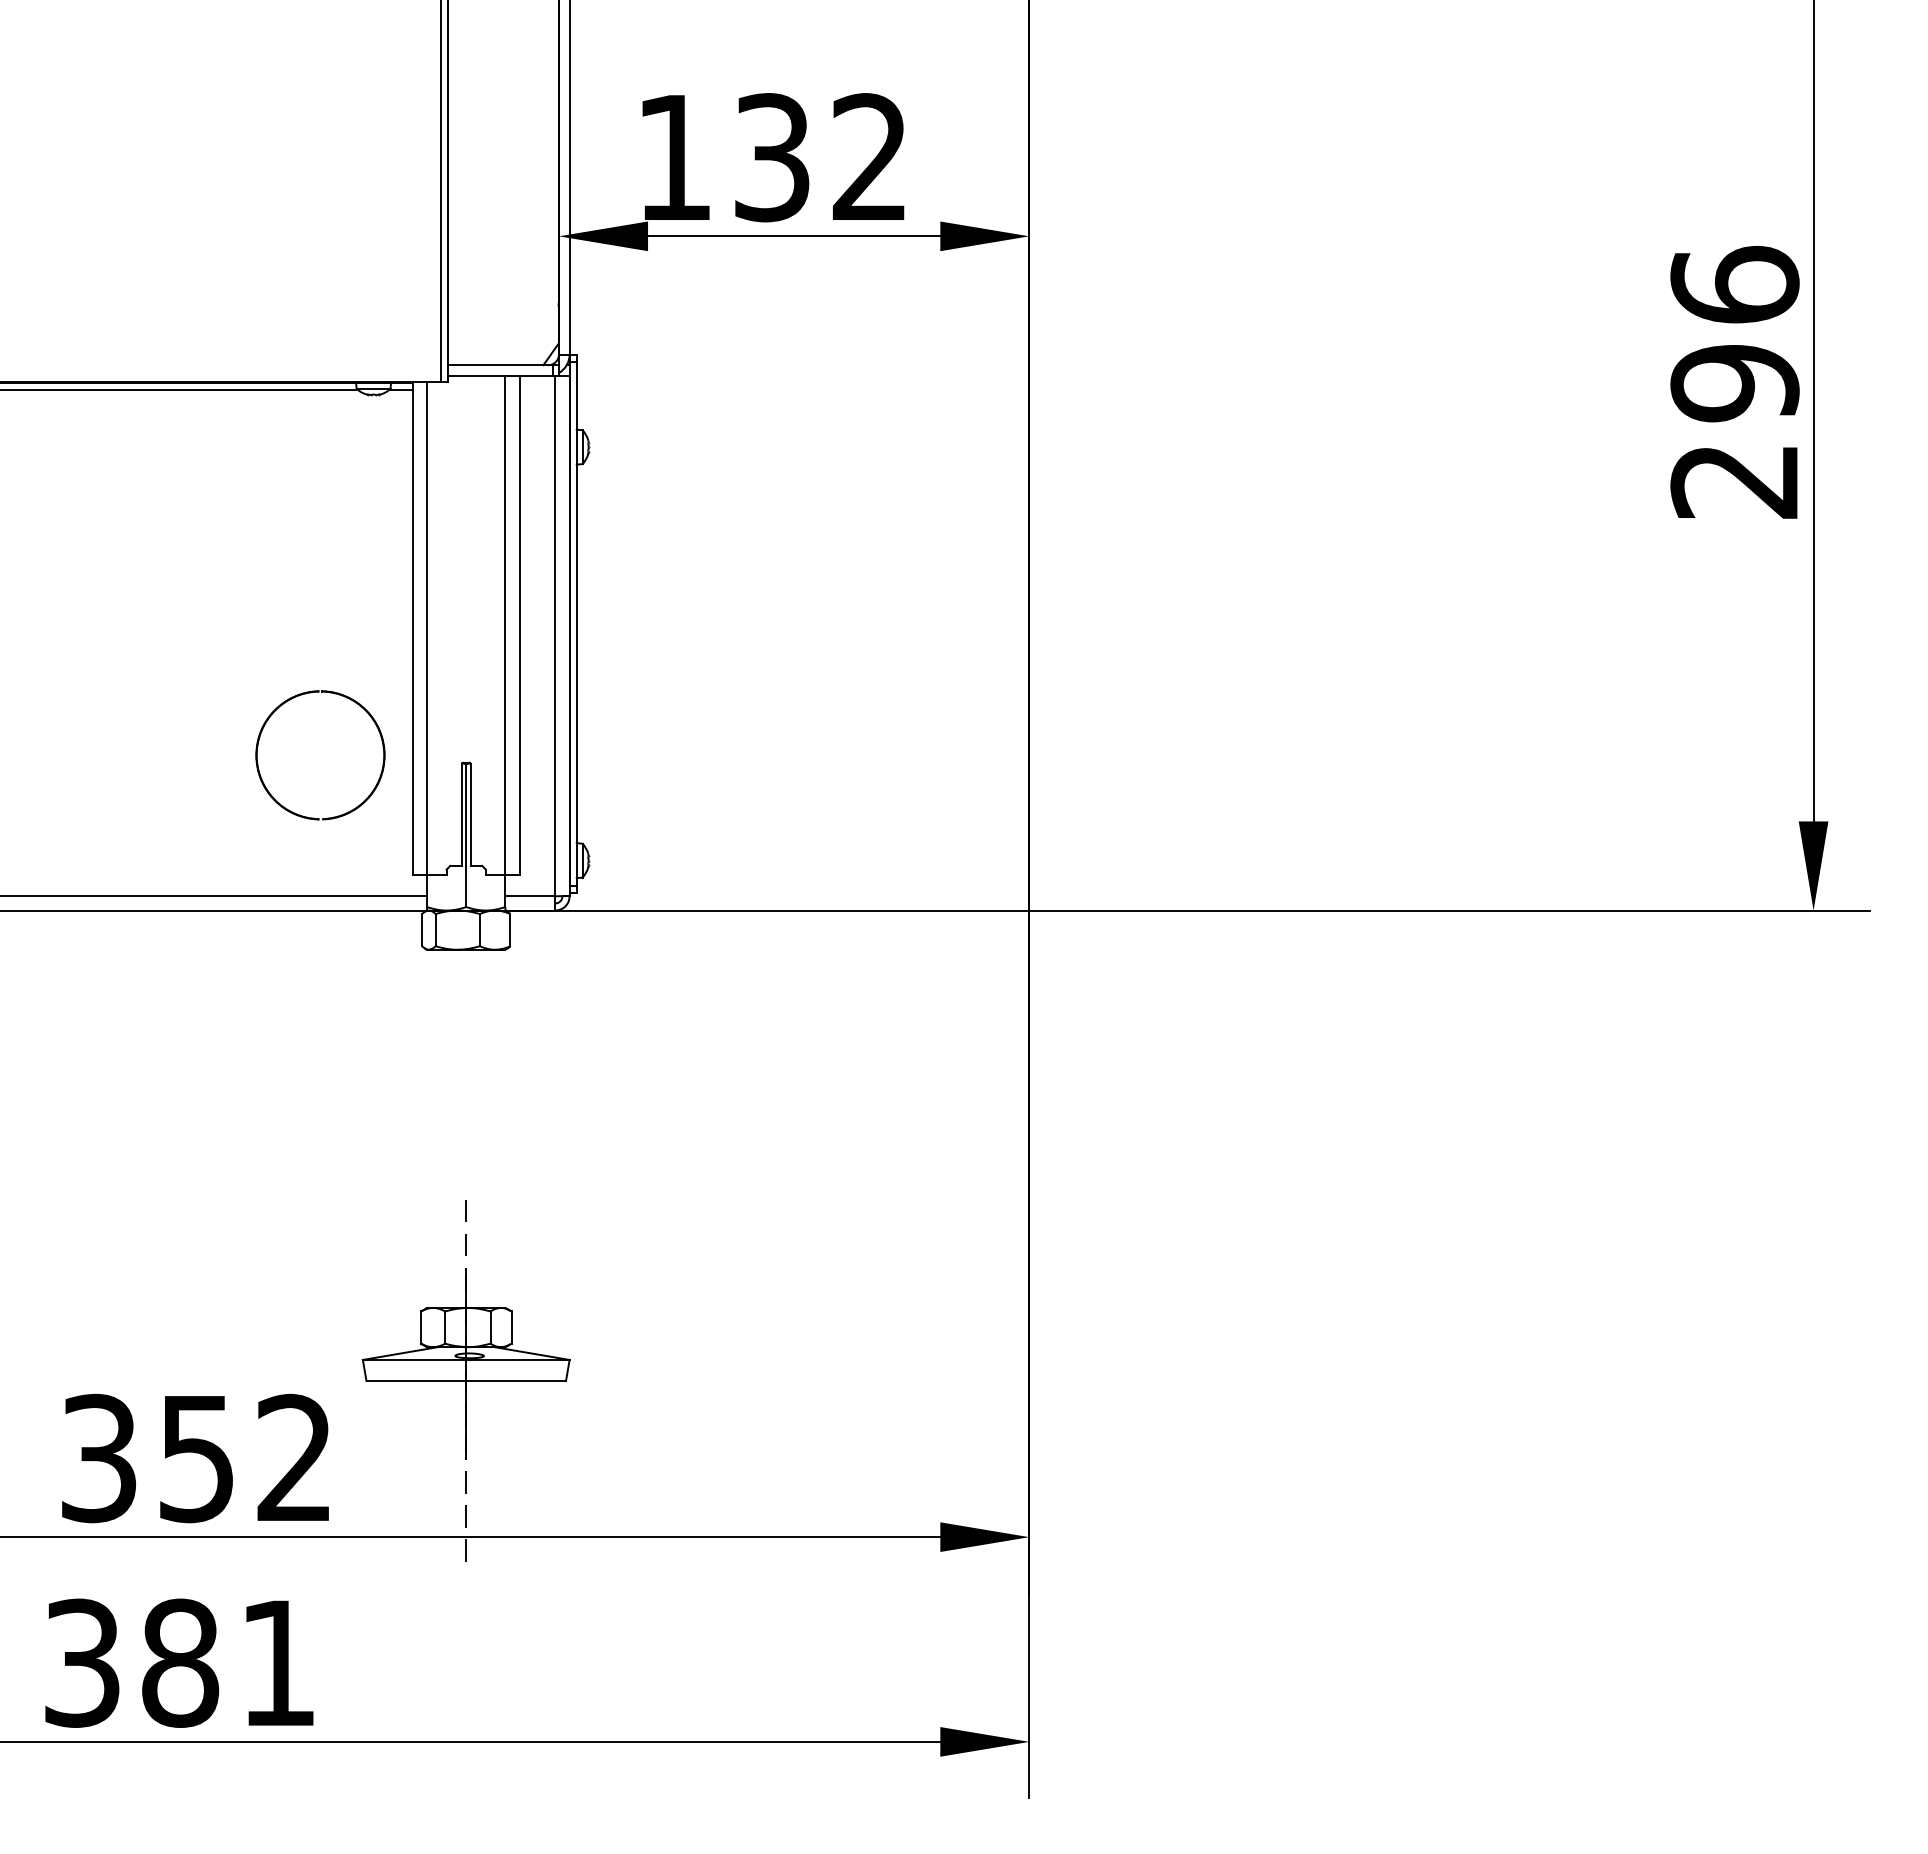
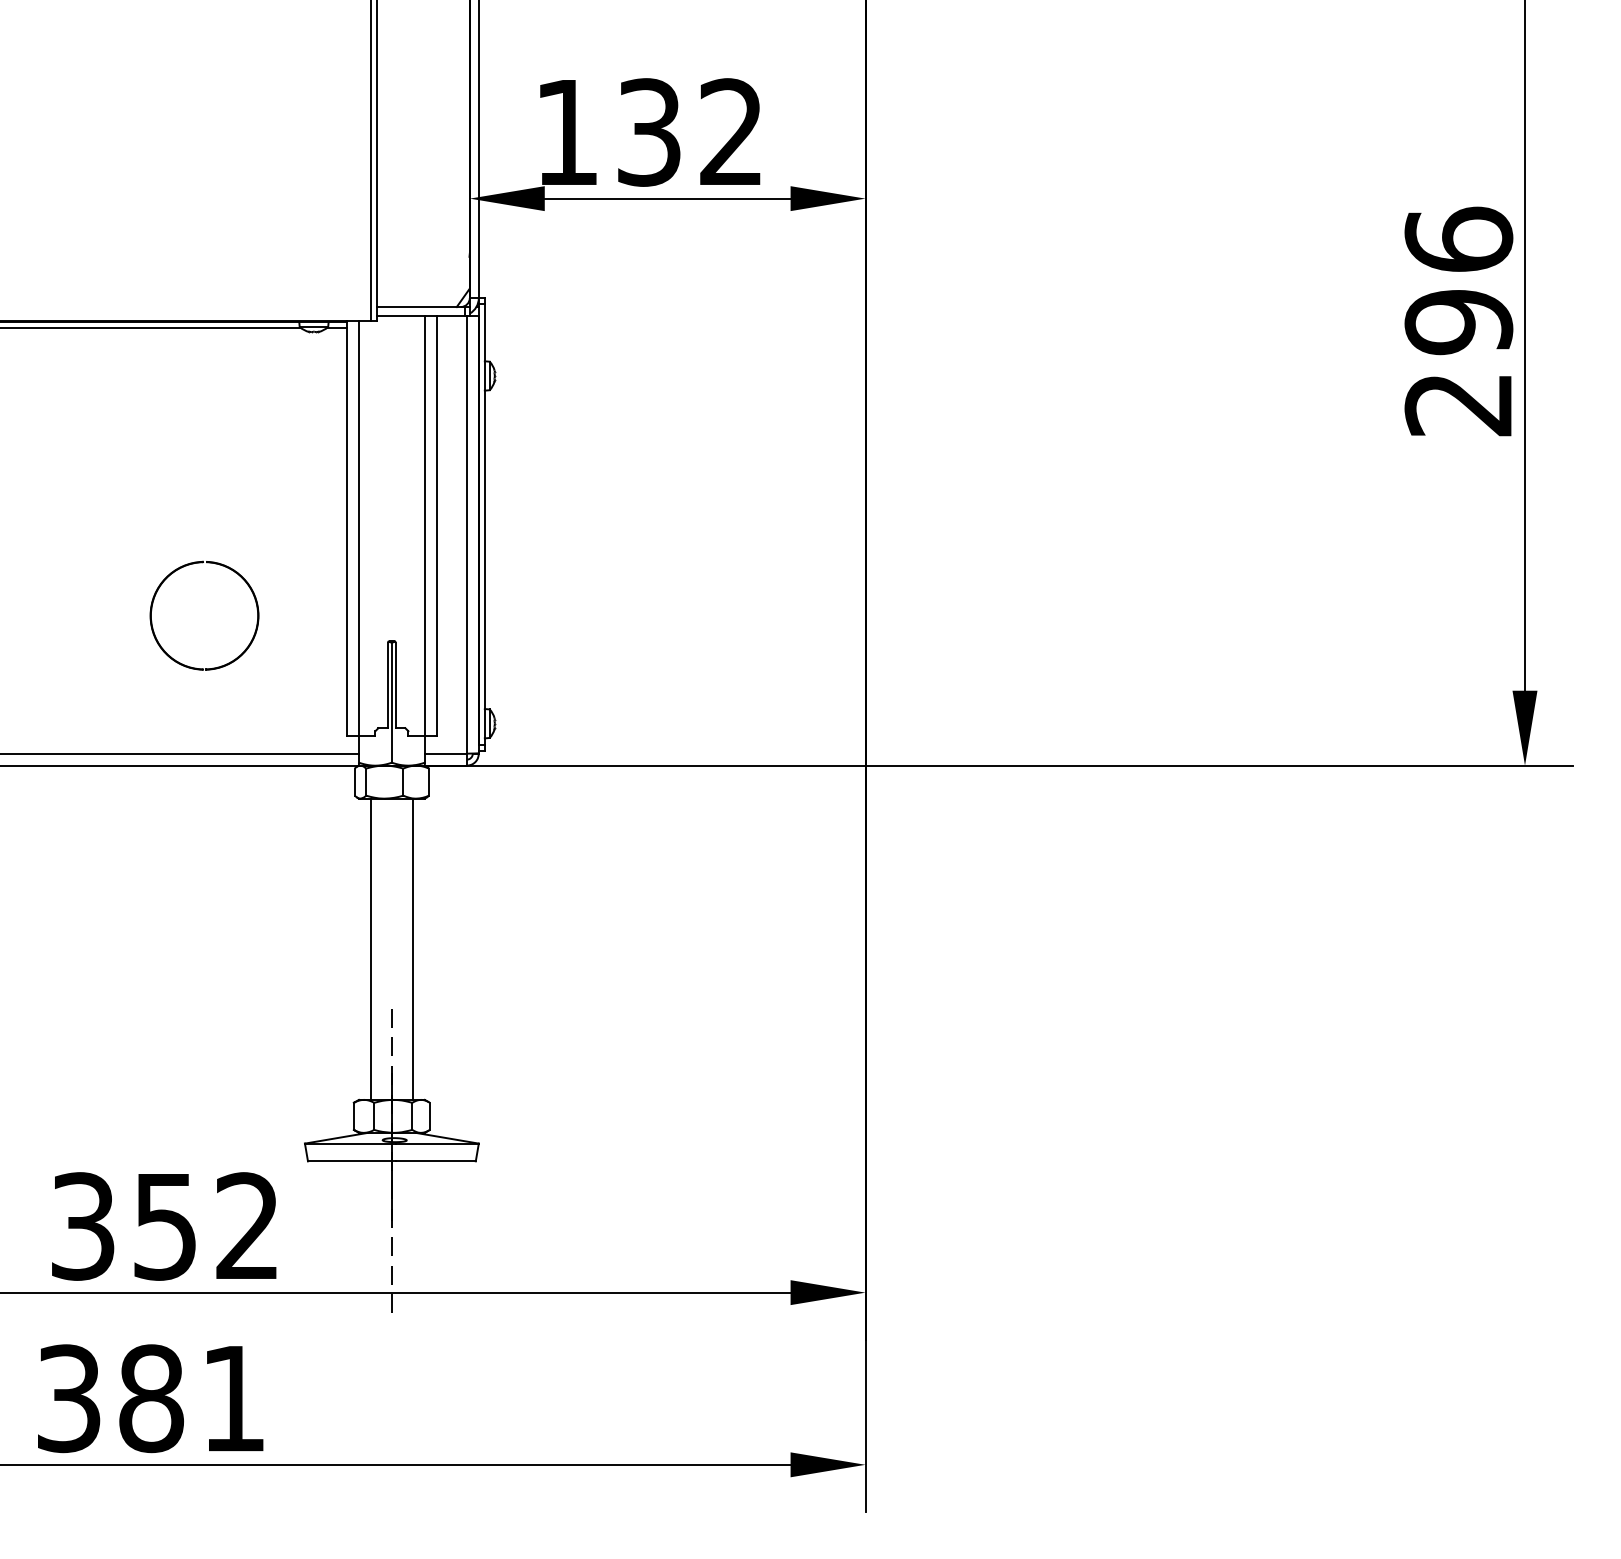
part: (314, 817) -> (199, 668), moved
line: (441, 1128) -> (371, 948), added
line: (491, 1128) -> (413, 948), added

